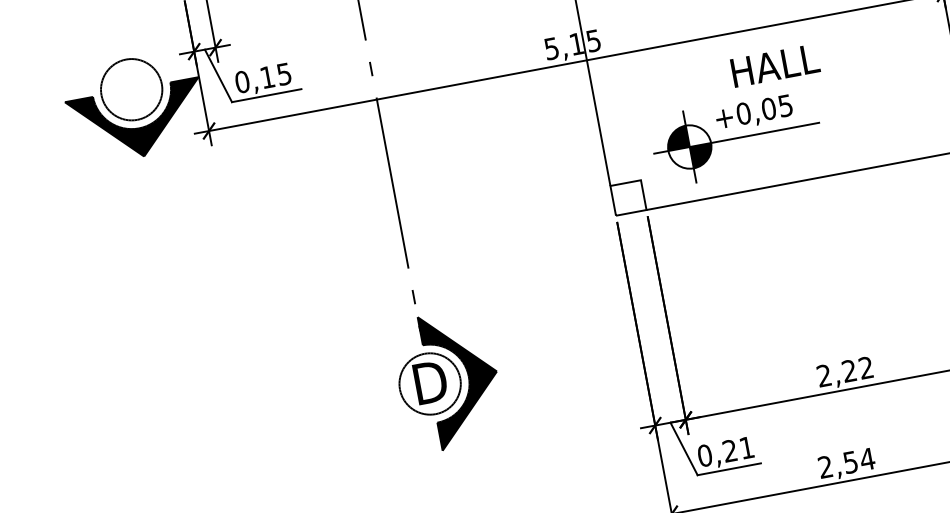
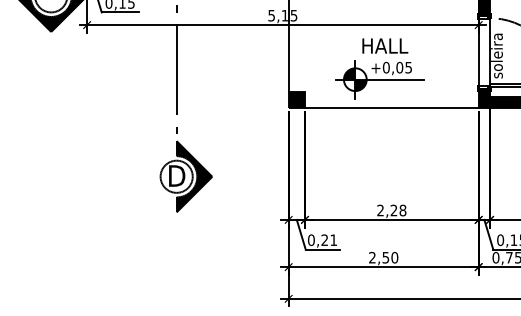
part: (735, 138) -> (379, 79), moved
fill: (627, 197) -> (296, 99), added
text: (865, 367) -> (402, 210), 2,22 -> 2,28
text: (866, 458) -> (394, 257), 2,54 -> 2,50

